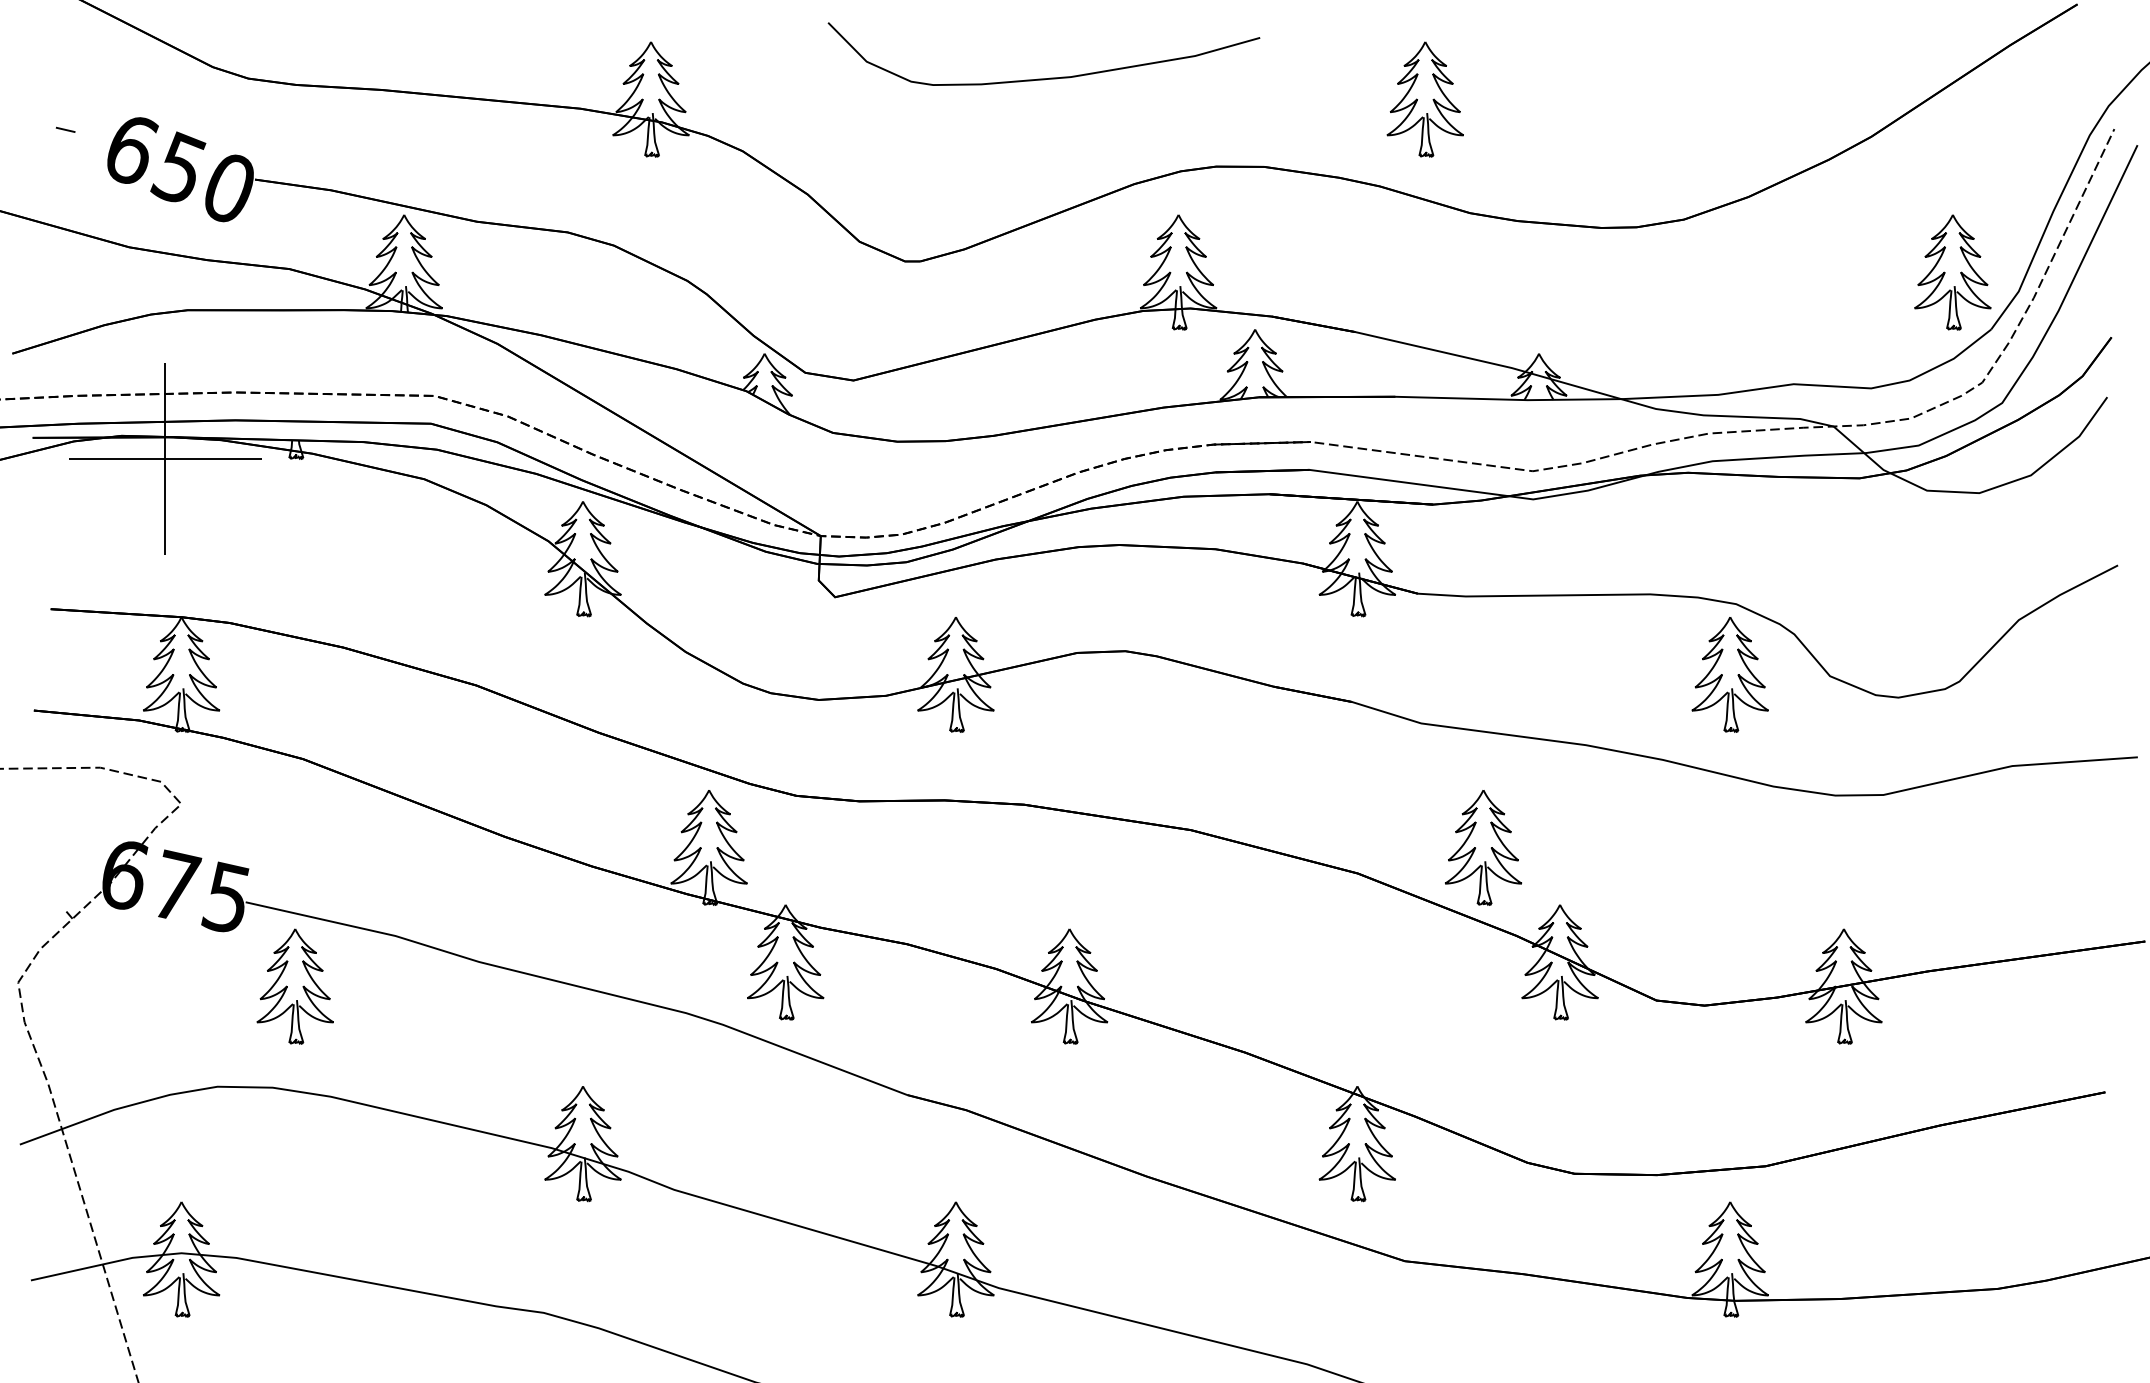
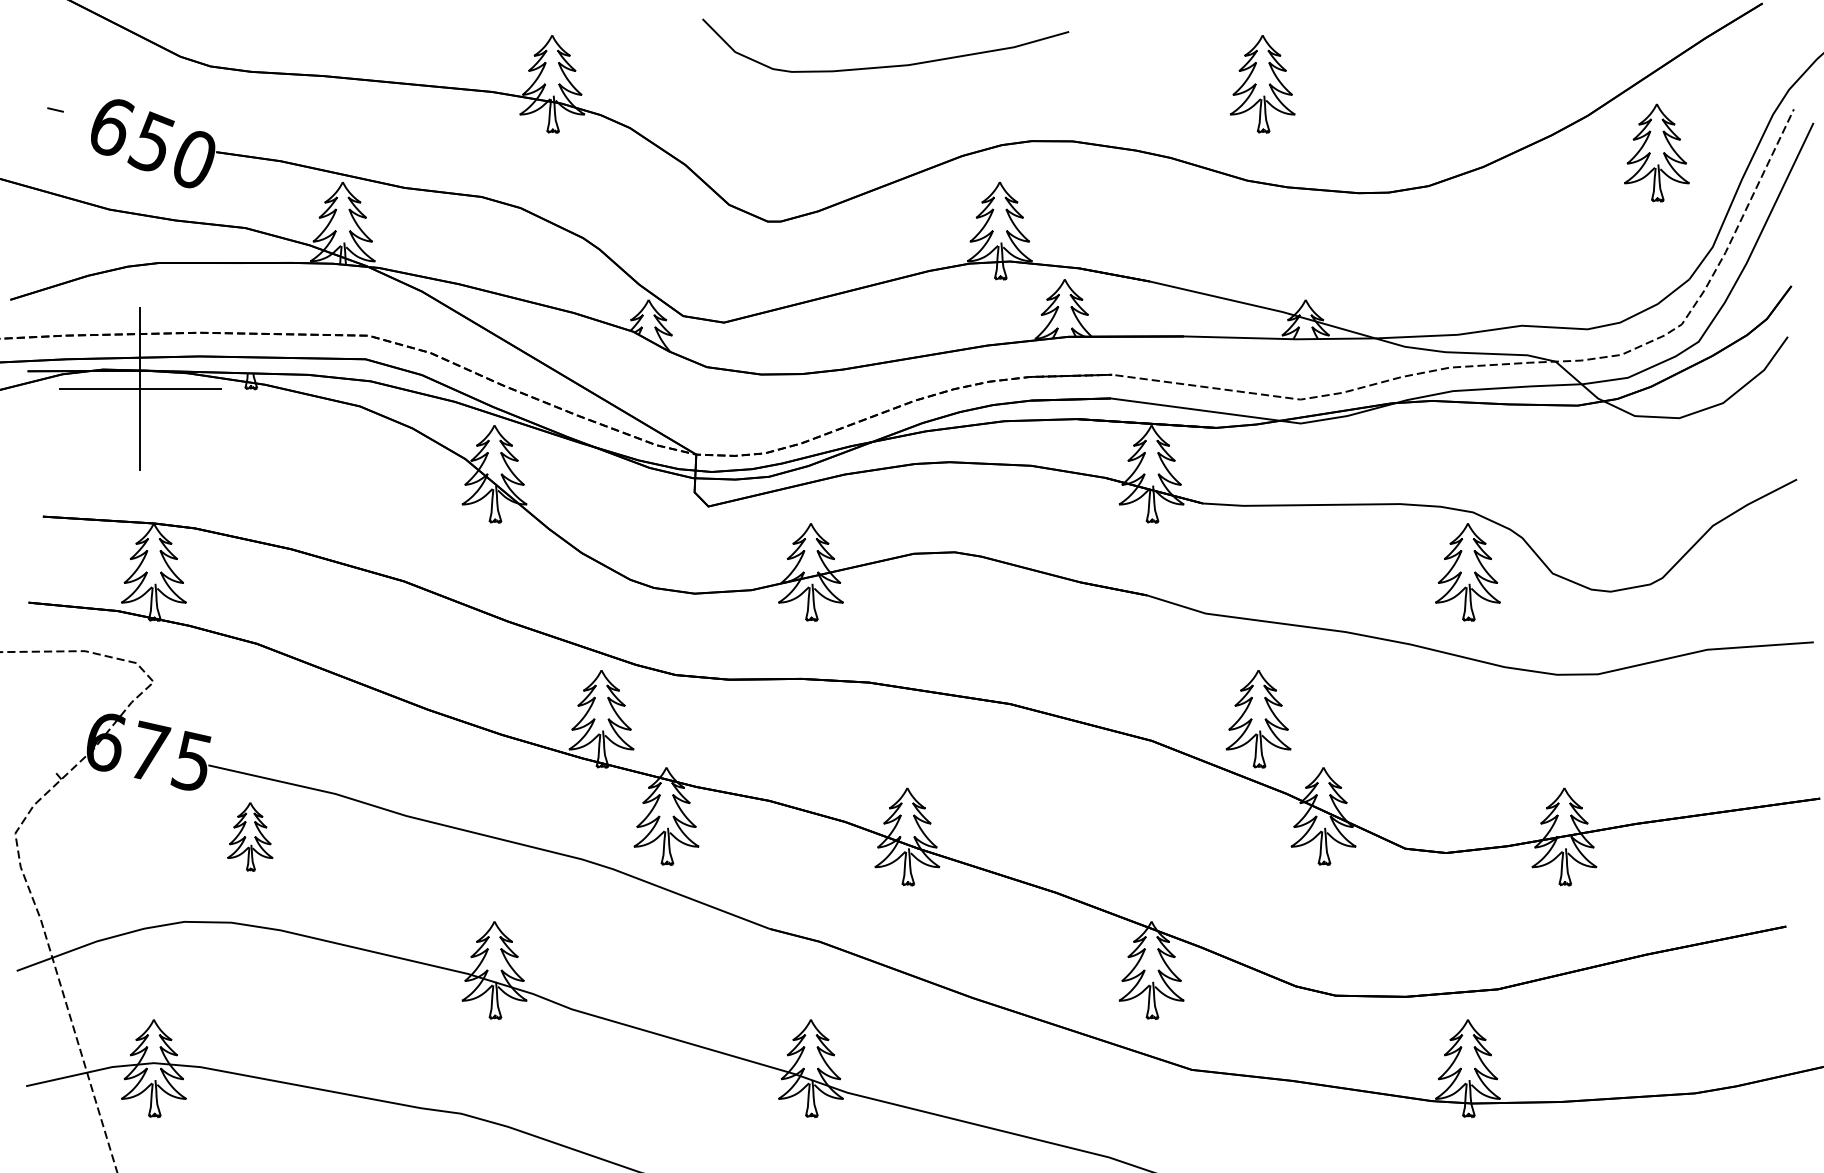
part: (1424, 99) -> (1262, 84), moved
part: (1952, 272) -> (1656, 152), moved
part: (294, 986) -> (249, 836), size x0.7

